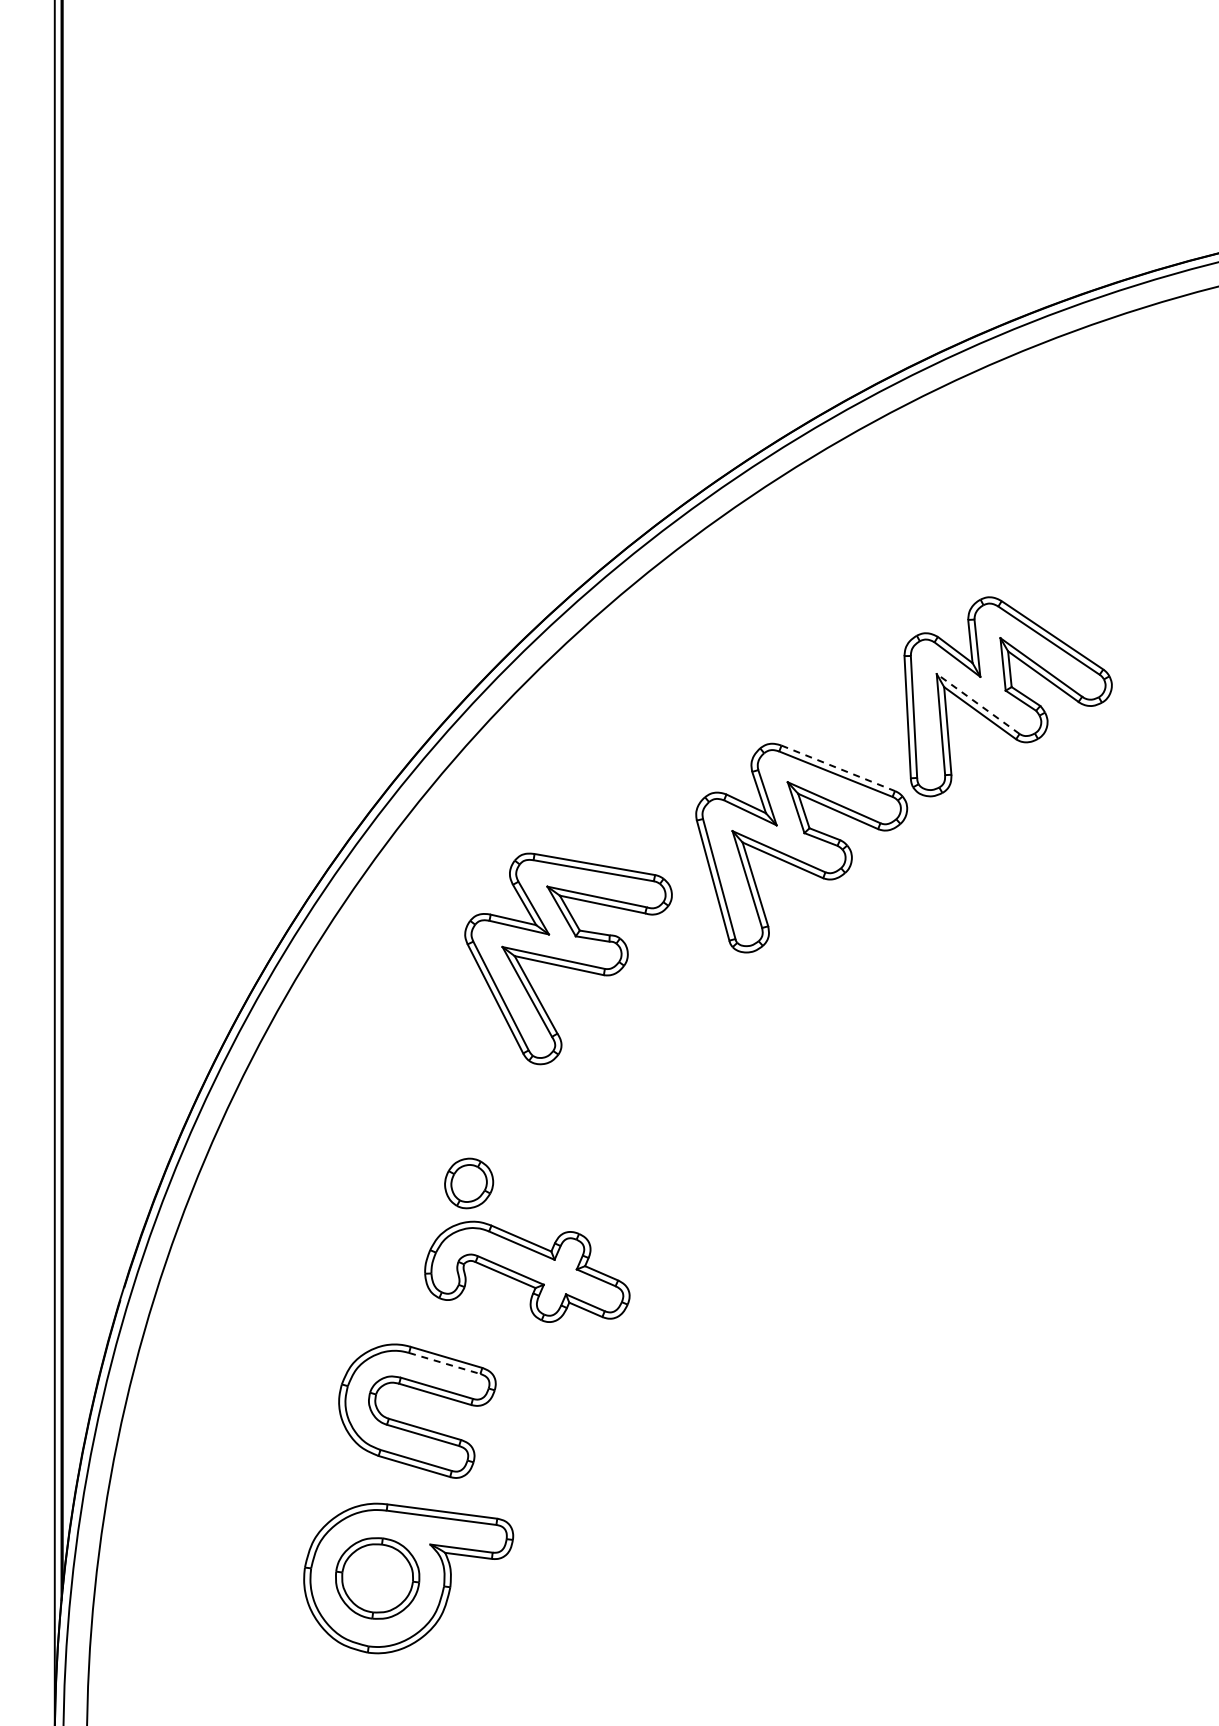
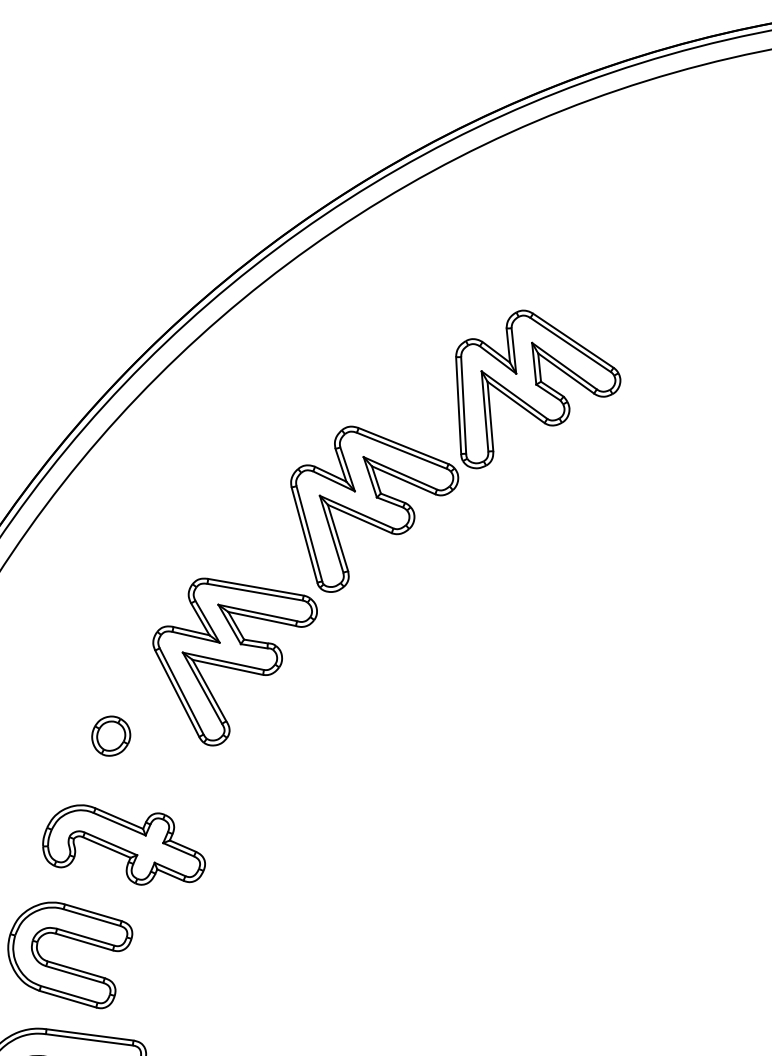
line: (977, 703) -> (513, 394), dashed -> solid
line: (838, 768) -> (403, 446), dashed -> solid
part: (568, 958) -> (235, 661), moved
part: (469, 1183) -> (111, 736), moved
part: (527, 1271) -> (124, 844), moved
line: (445, 1363) -> (92, 917), dashed -> solid

